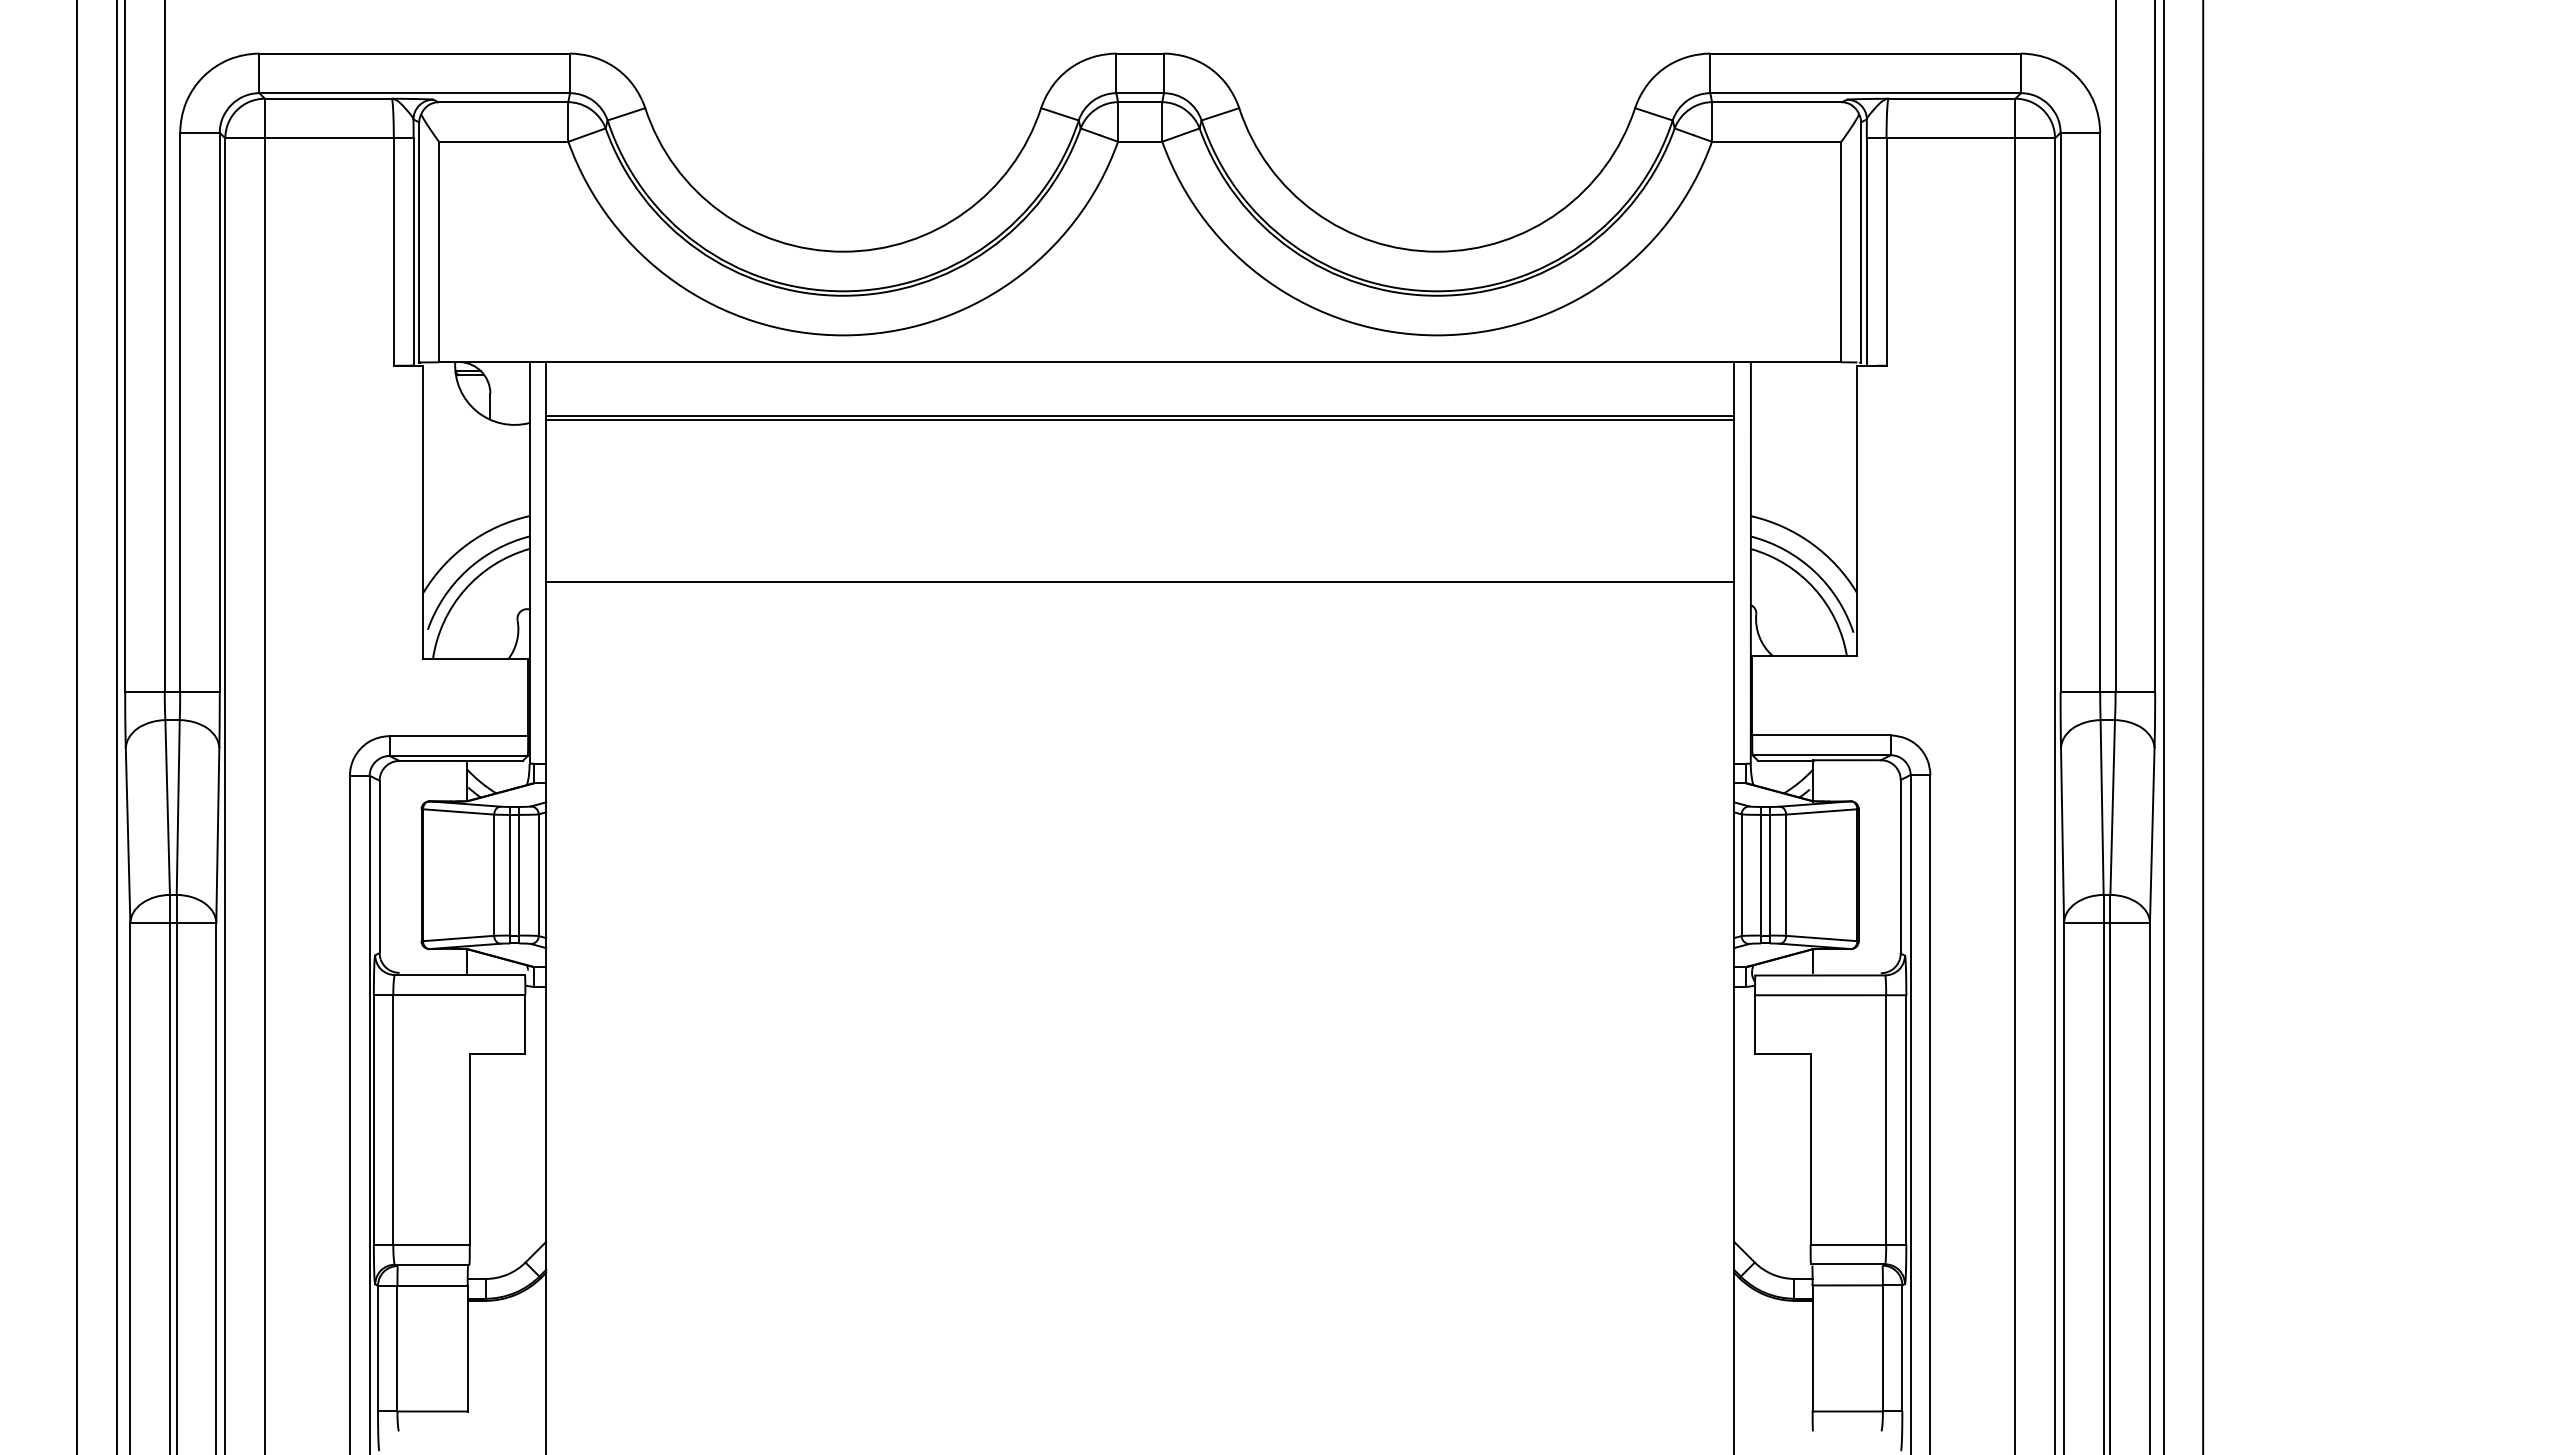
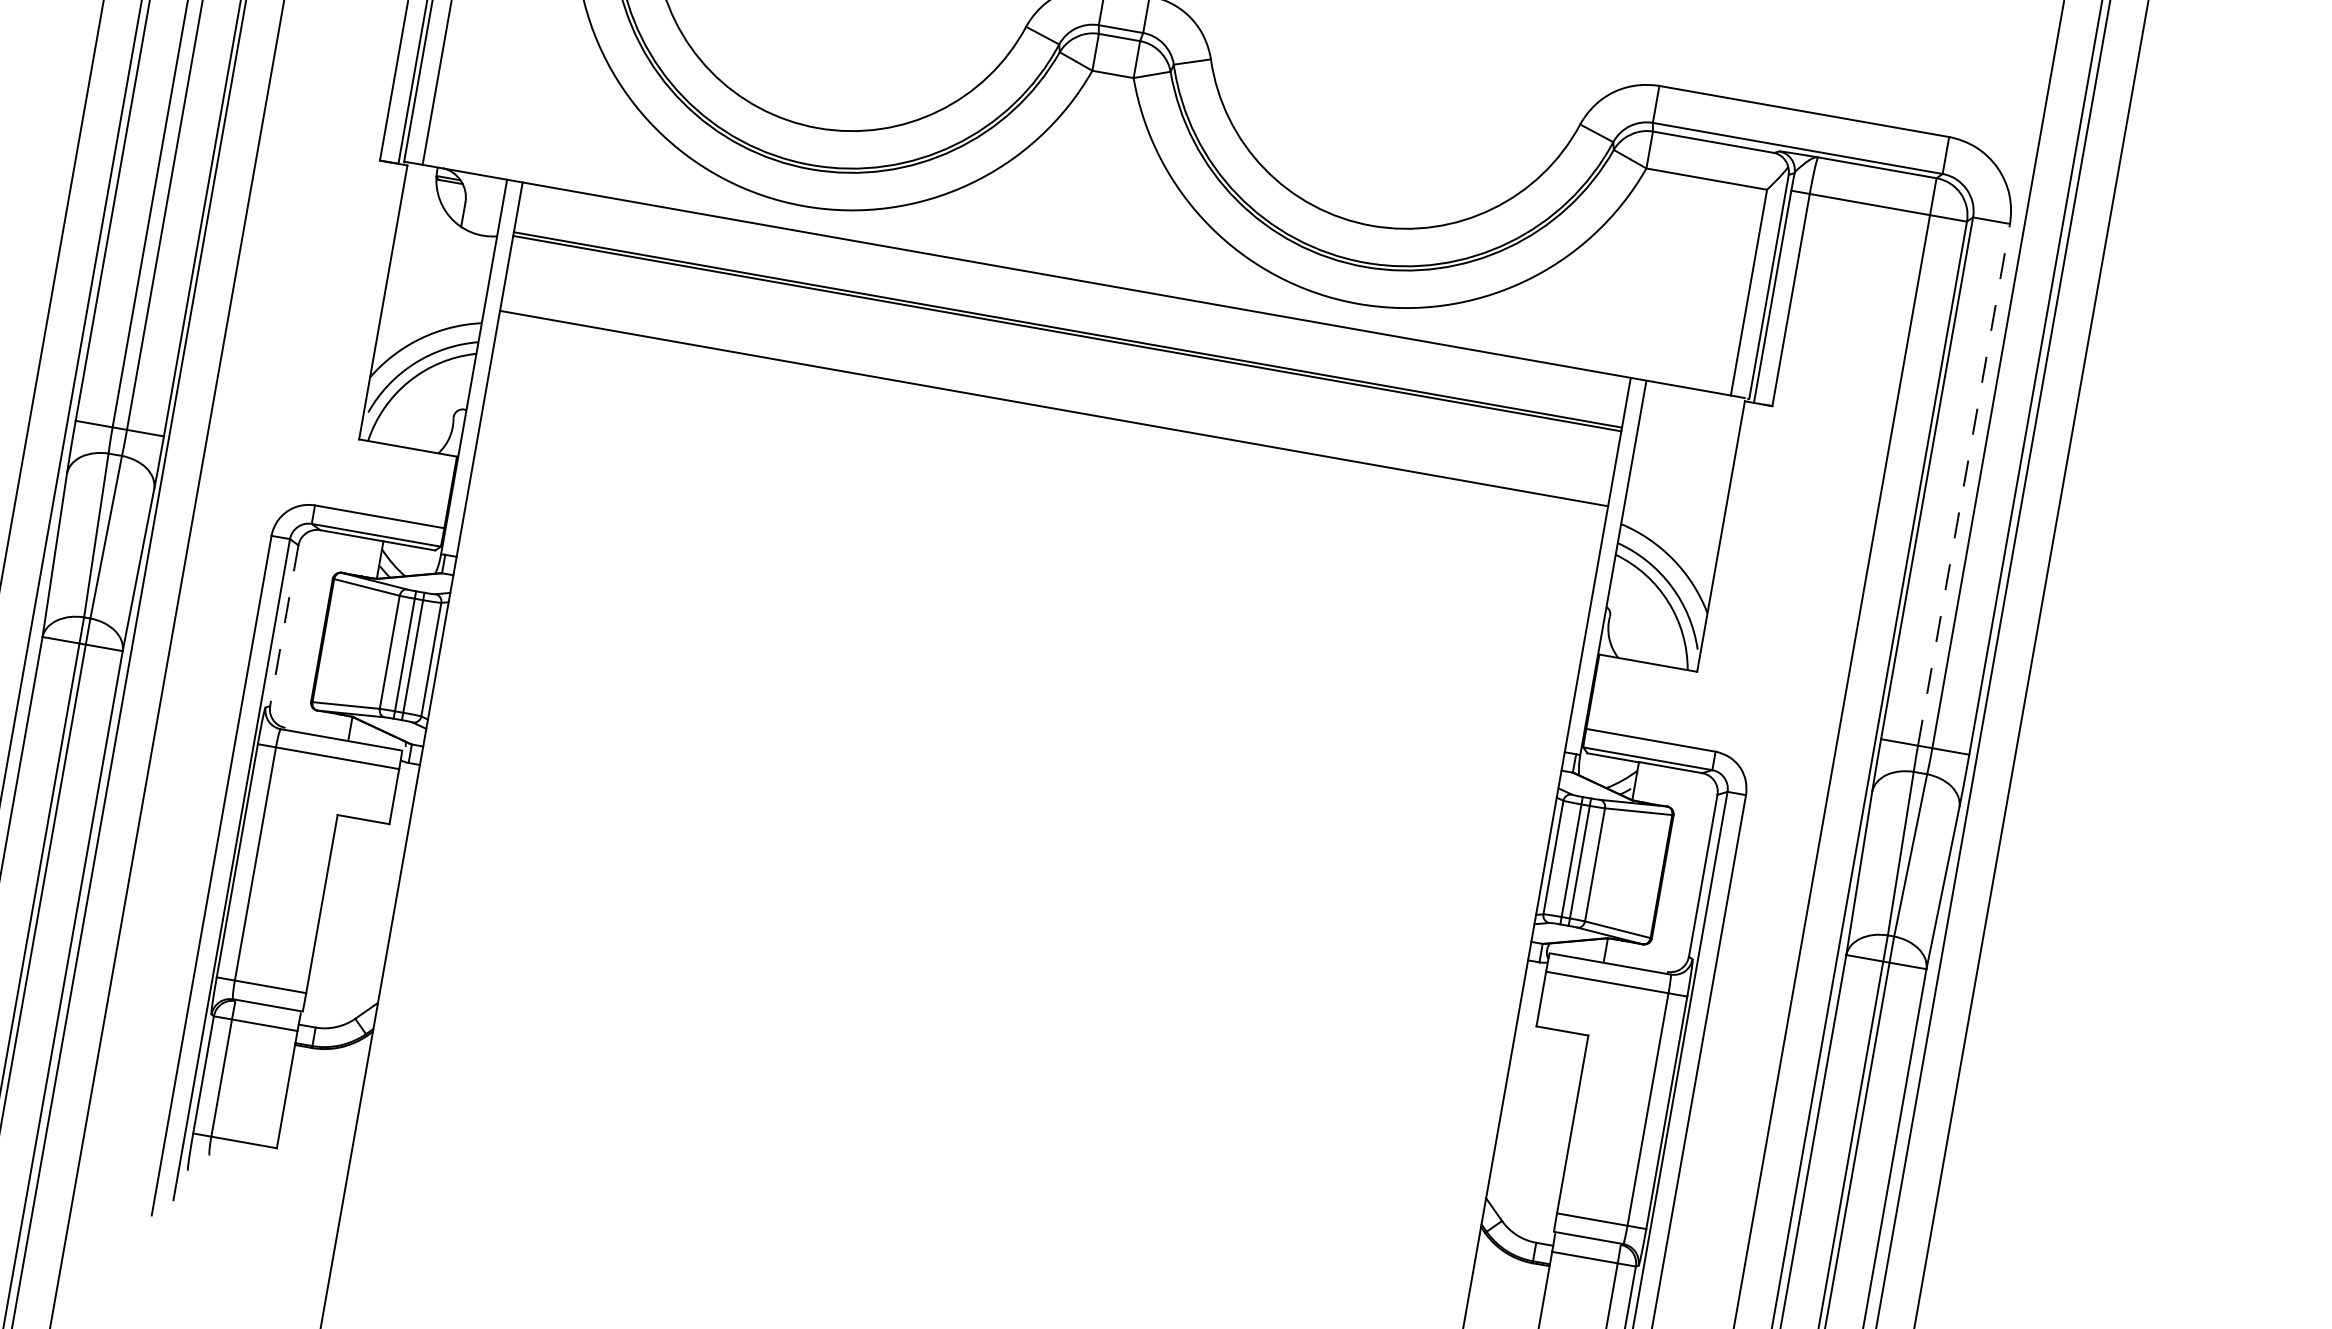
line: (2100, 412) -> (1964, 484), solid -> dashed
line: (1140, 582) -> (1054, 409), moved
line: (379, 867) -> (284, 626), solid -> dashed

